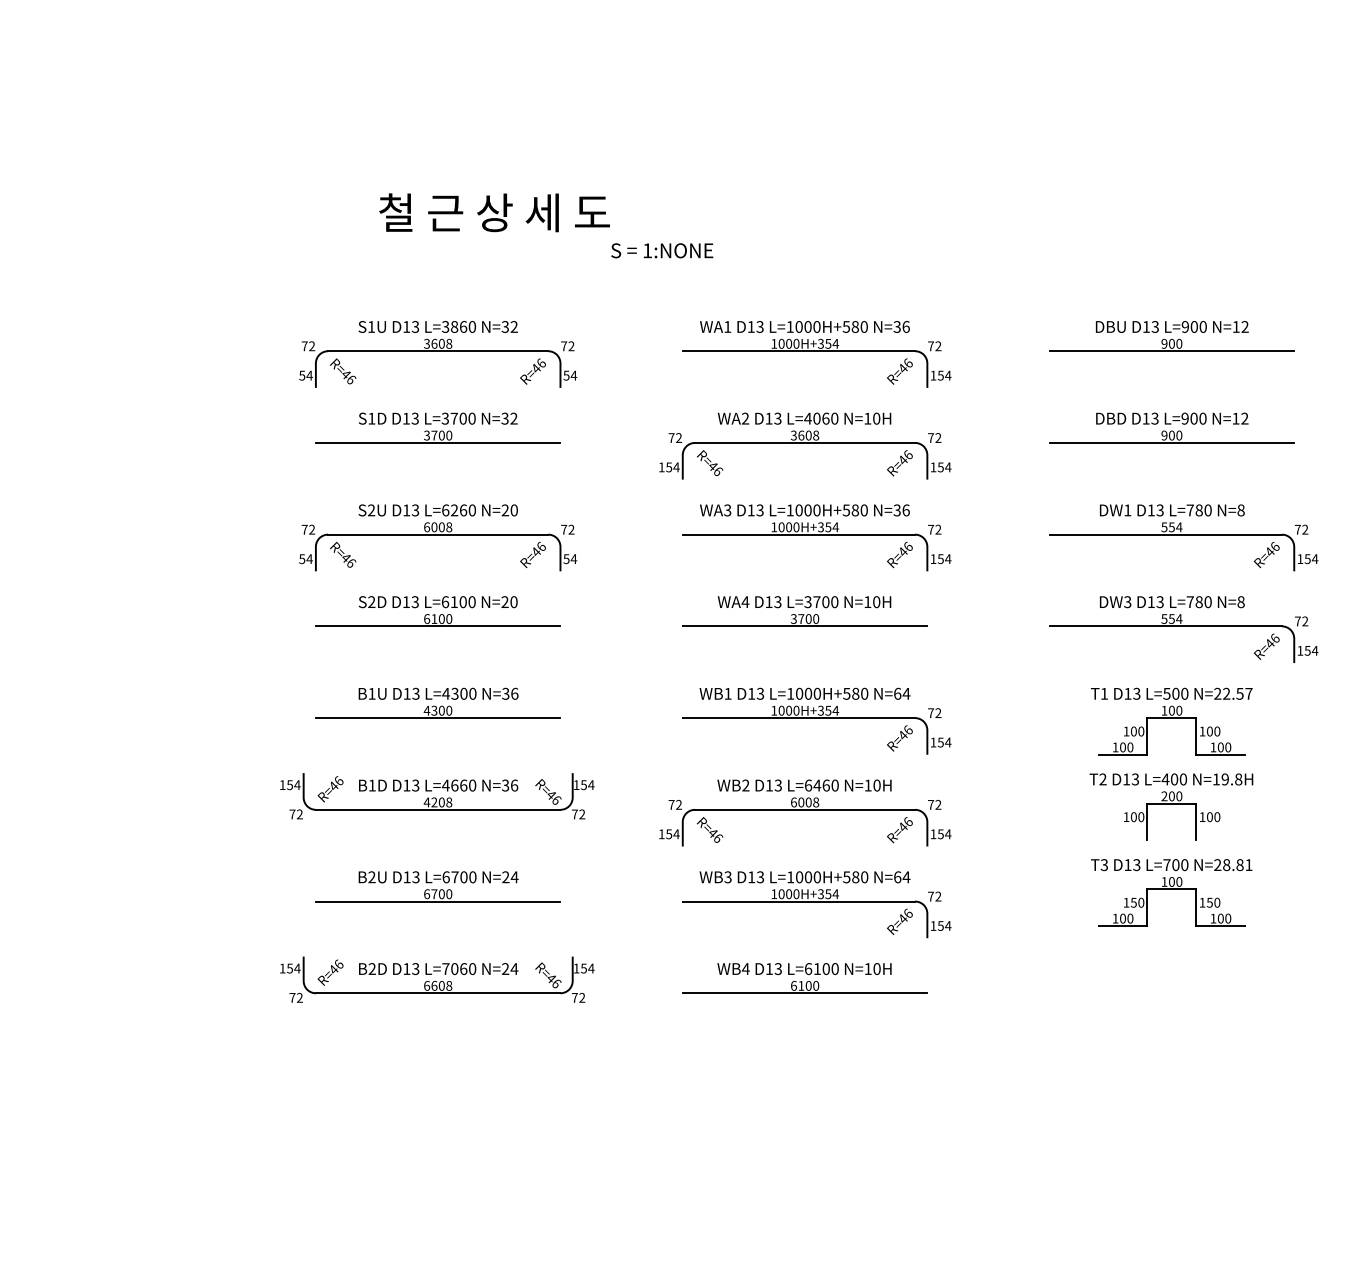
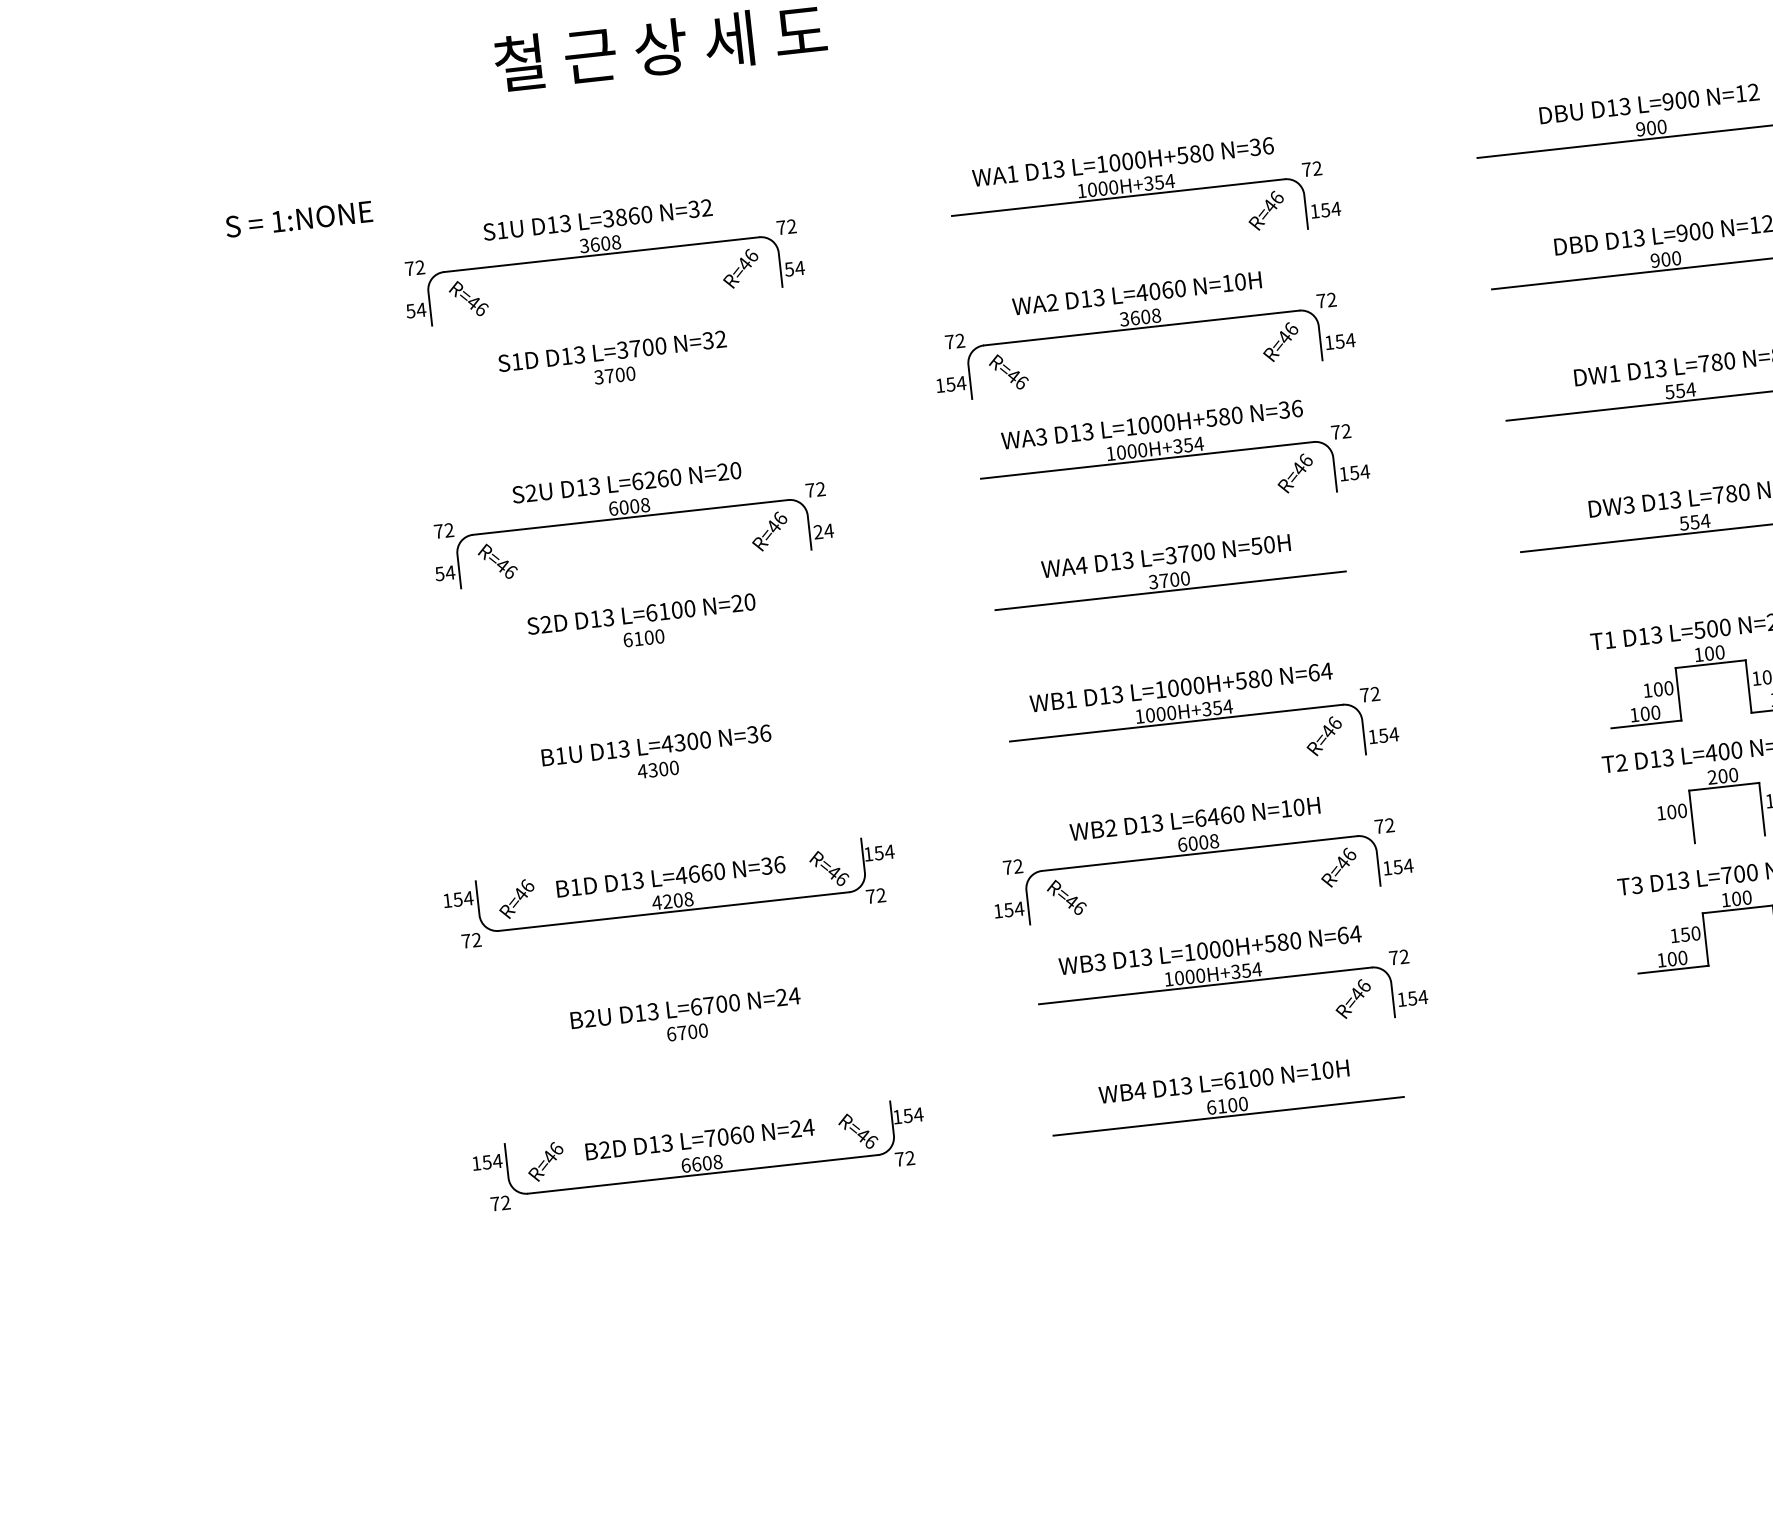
text: (662, 250) -> (299, 218), moved
line: (437, 442) -> (615, 385), removed
text: (566, 559) -> (818, 532), 54 -> 24
text: (867, 602) -> (1256, 546), N=10H -> N=50H
line: (437, 626) -> (644, 649), removed
line: (437, 718) -> (658, 780), removed
line: (437, 901) -> (687, 1043), removed

